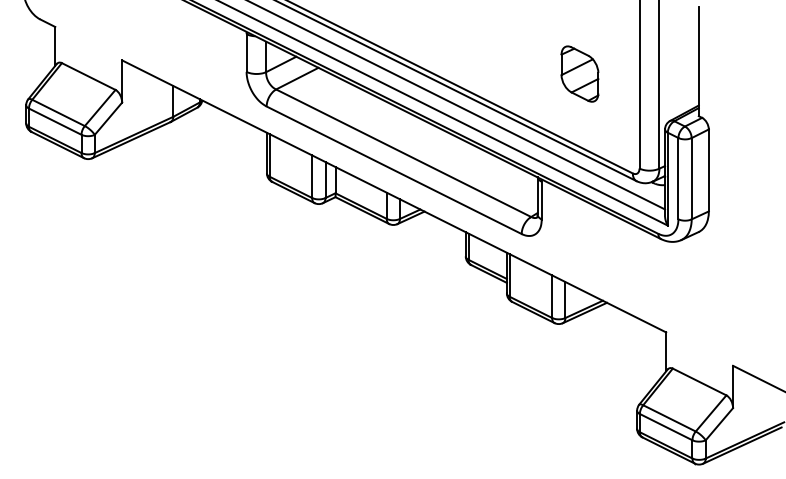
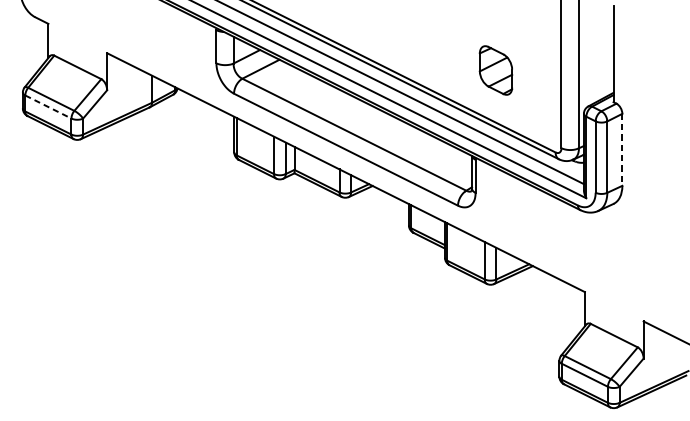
part: (579, 73) -> (495, 69), moved
line: (55, 121) -> (48, 106), solid -> dashed
line: (708, 170) -> (622, 149), solid -> dashed

